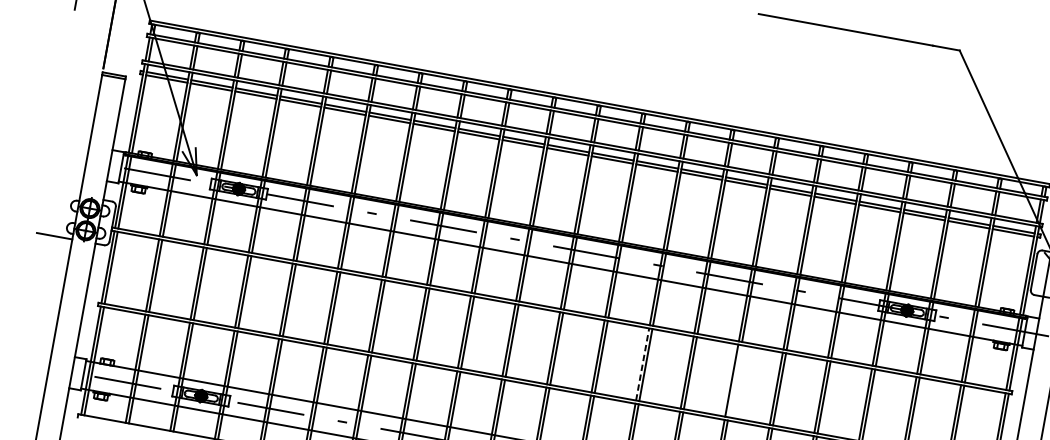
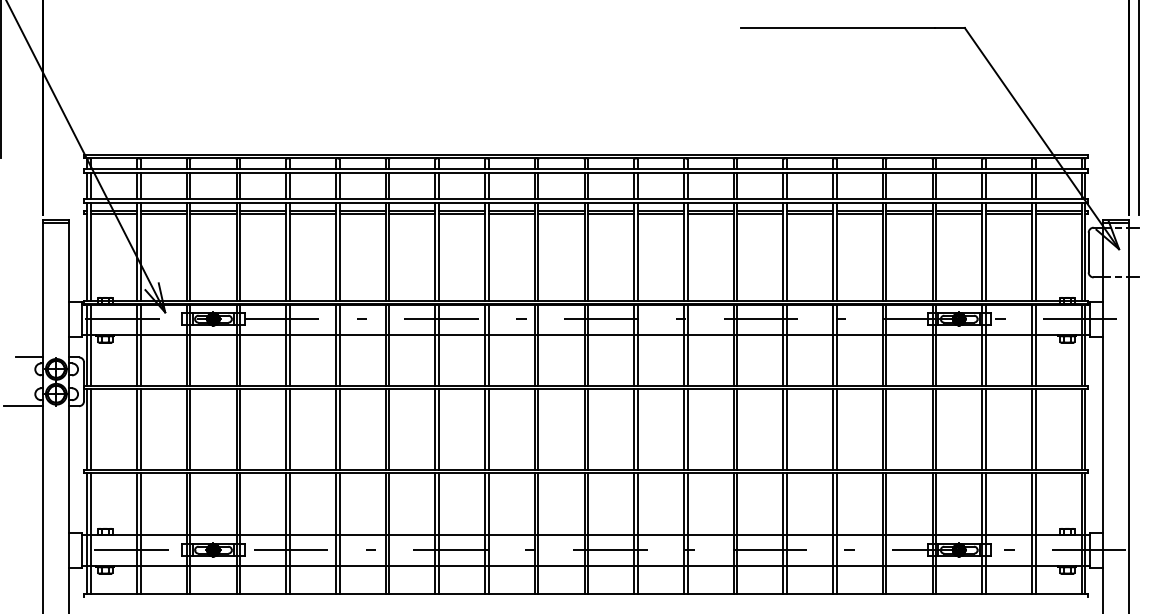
line: (67, 193) -> (29, 357), added
line: (642, 363) -> (683, 428), dashed -> solid
line: (735, 381) -> (787, 429), added

